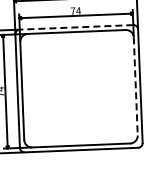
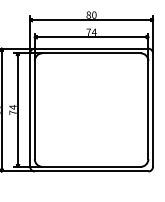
line: (76, 27) -> (91, 48), dashed -> solid
line: (135, 86) -> (148, 110), dashed -> solid

